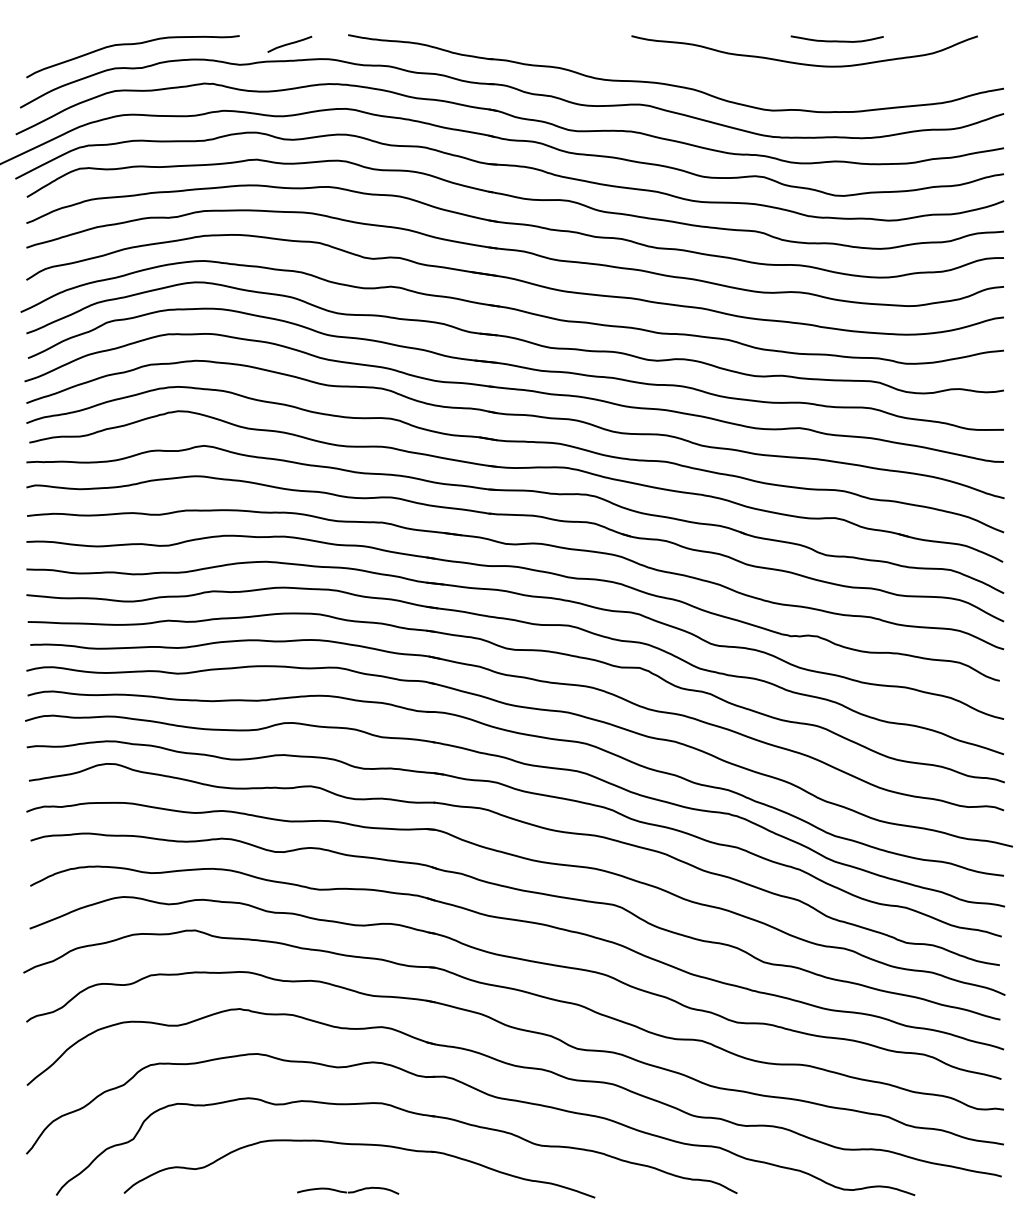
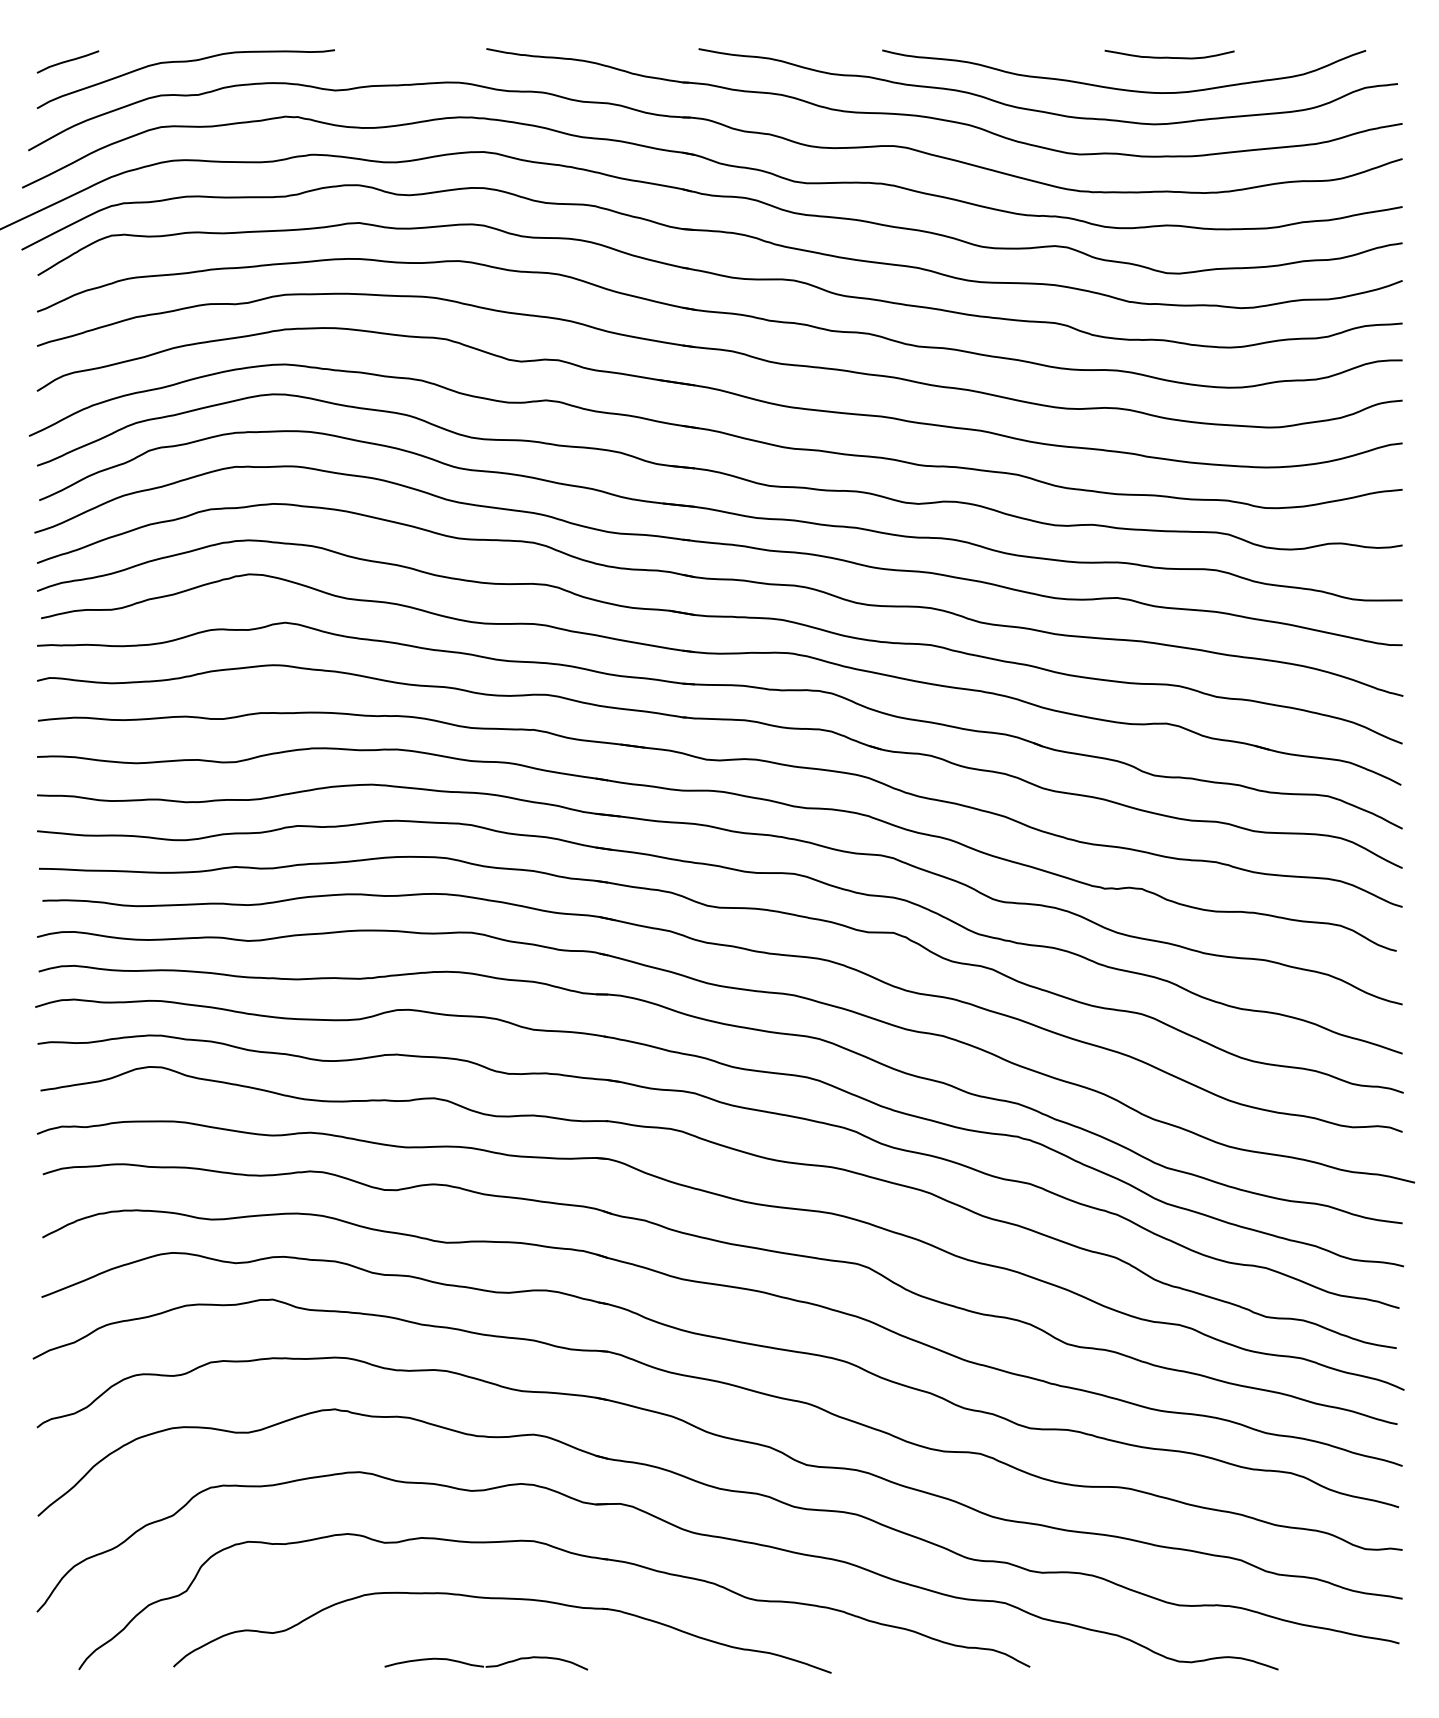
curve: (289, 44) -> (67, 61), moved
curve: (746, 79) -> (1042, 110), added
part: (348, 1190) -> (486, 1663), size x1.43

